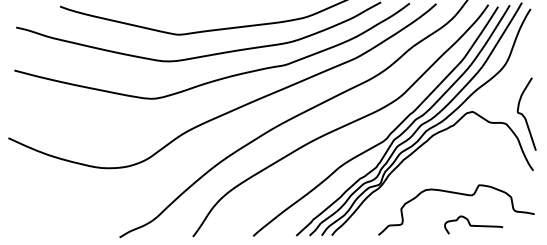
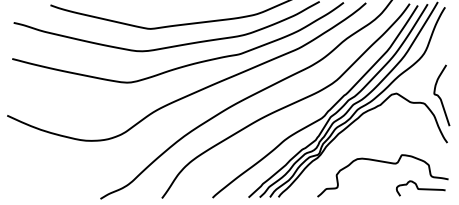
curve: (472, 224) -> (419, 188), moved

